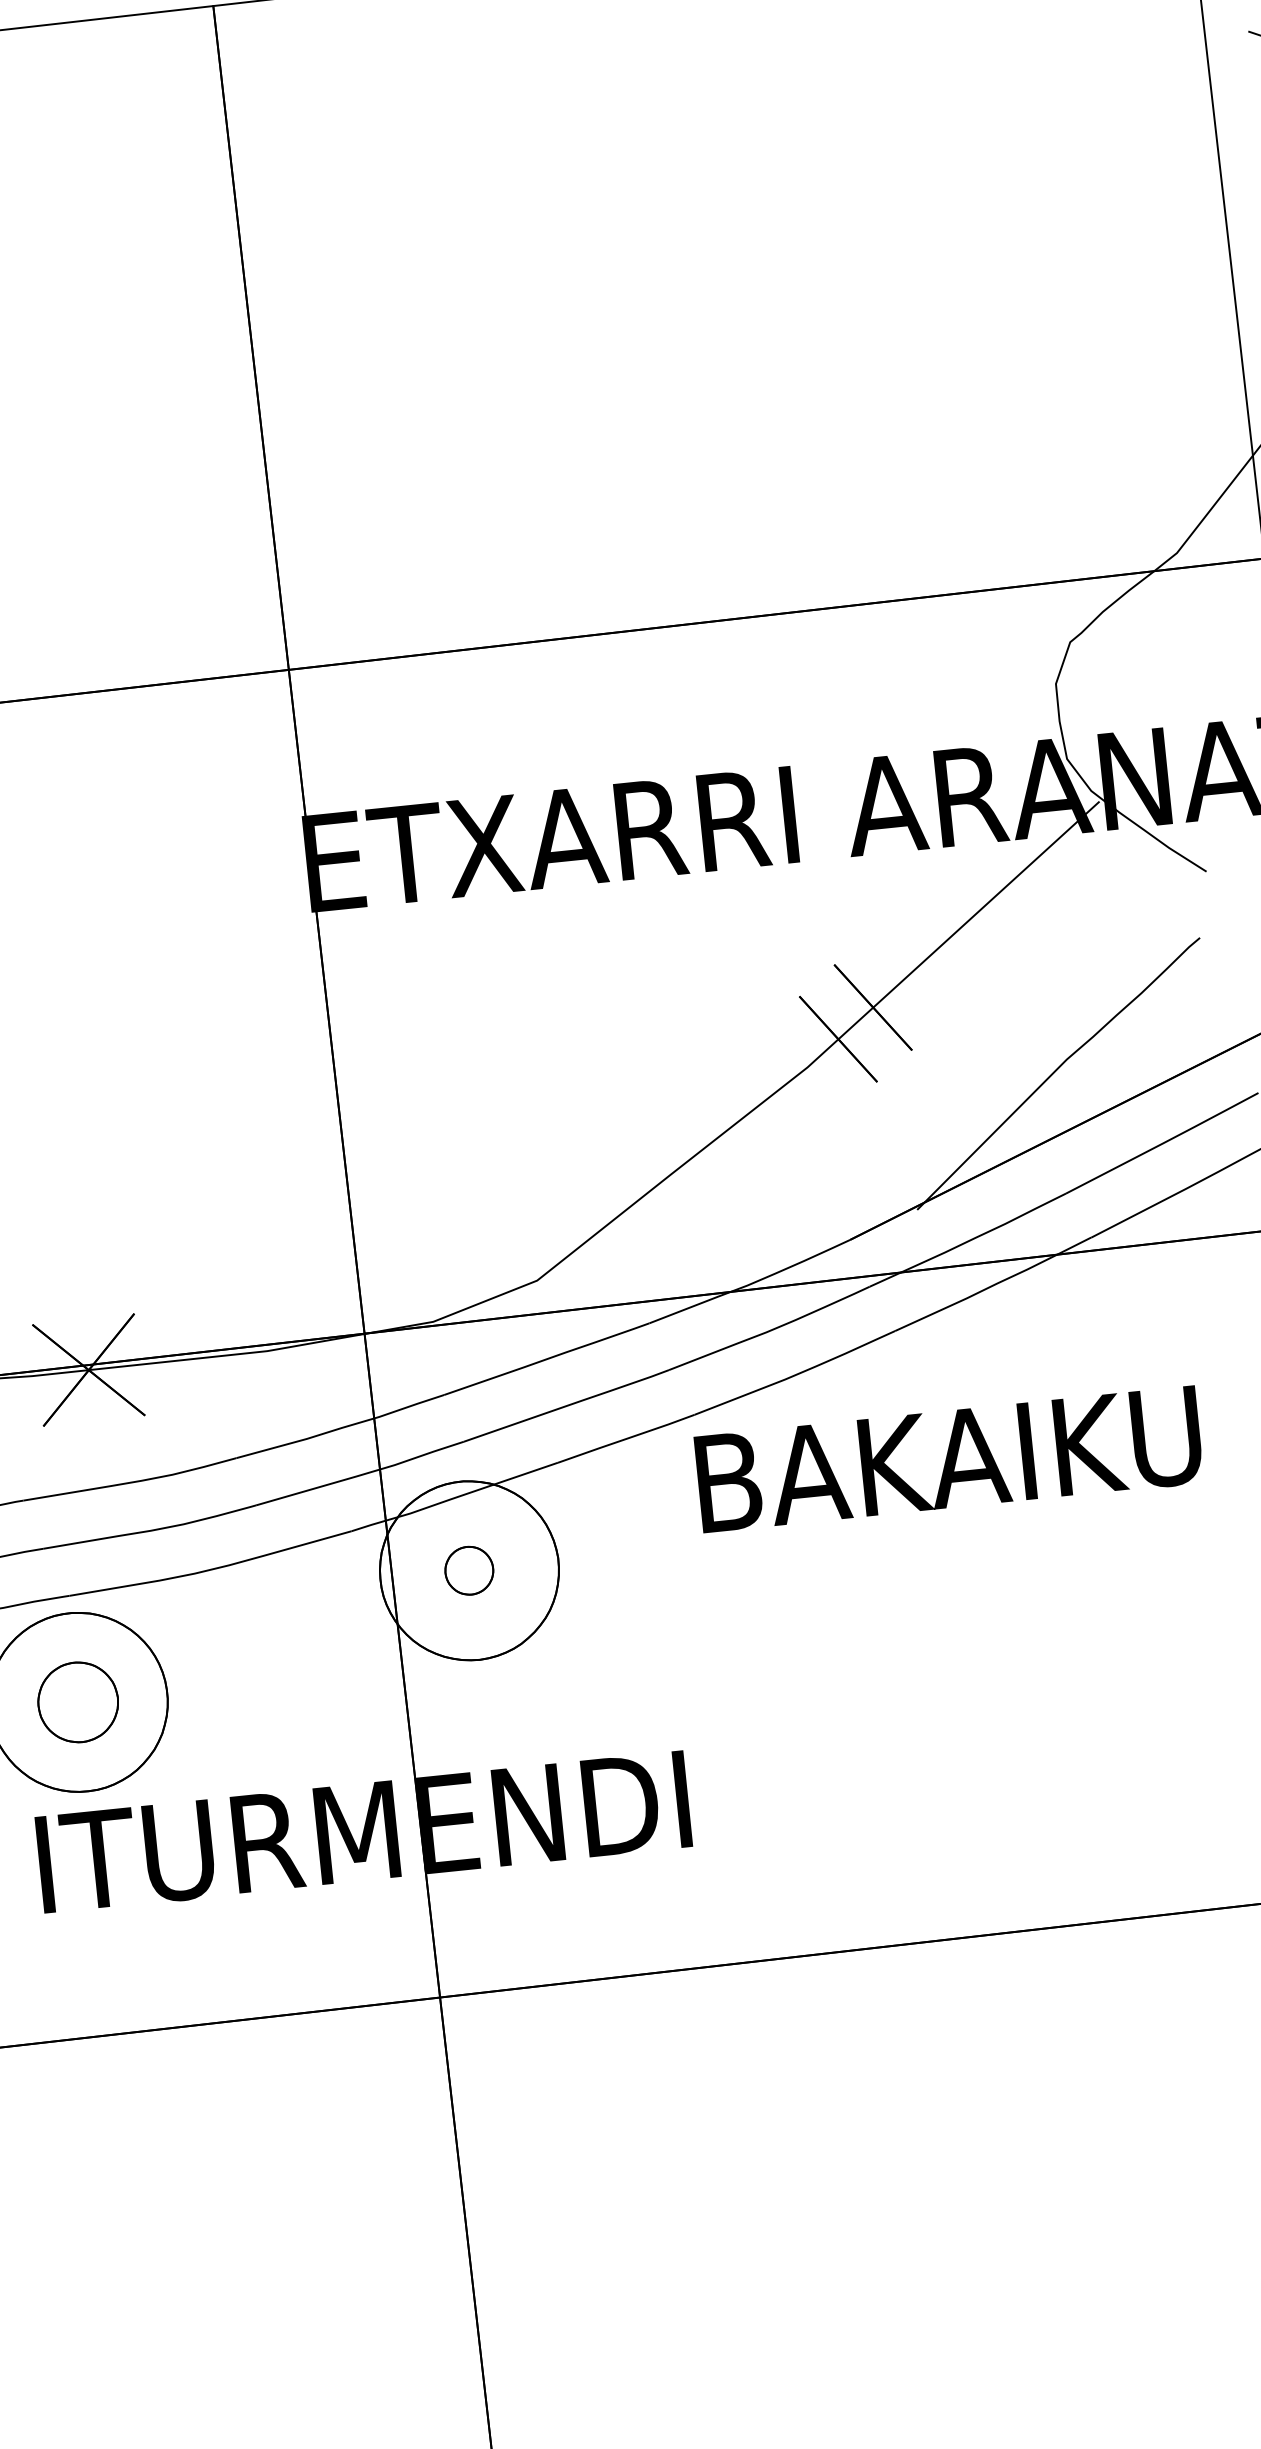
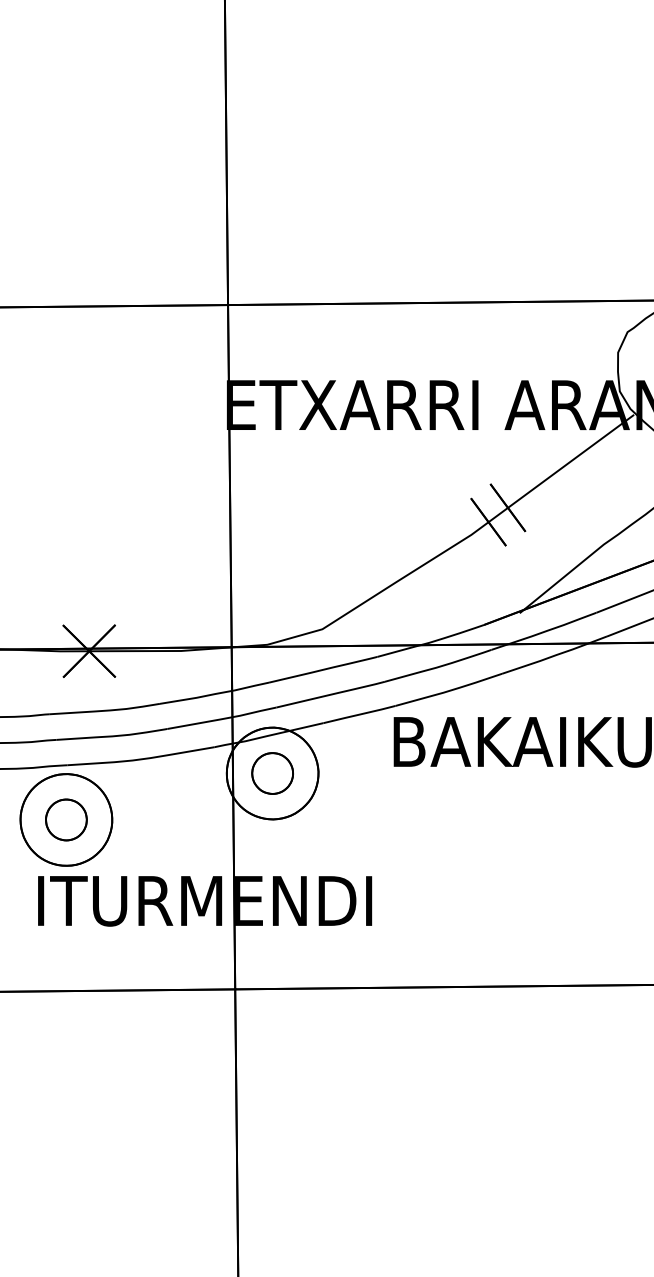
part: (469, 1570) -> (272, 773), size x1.67

